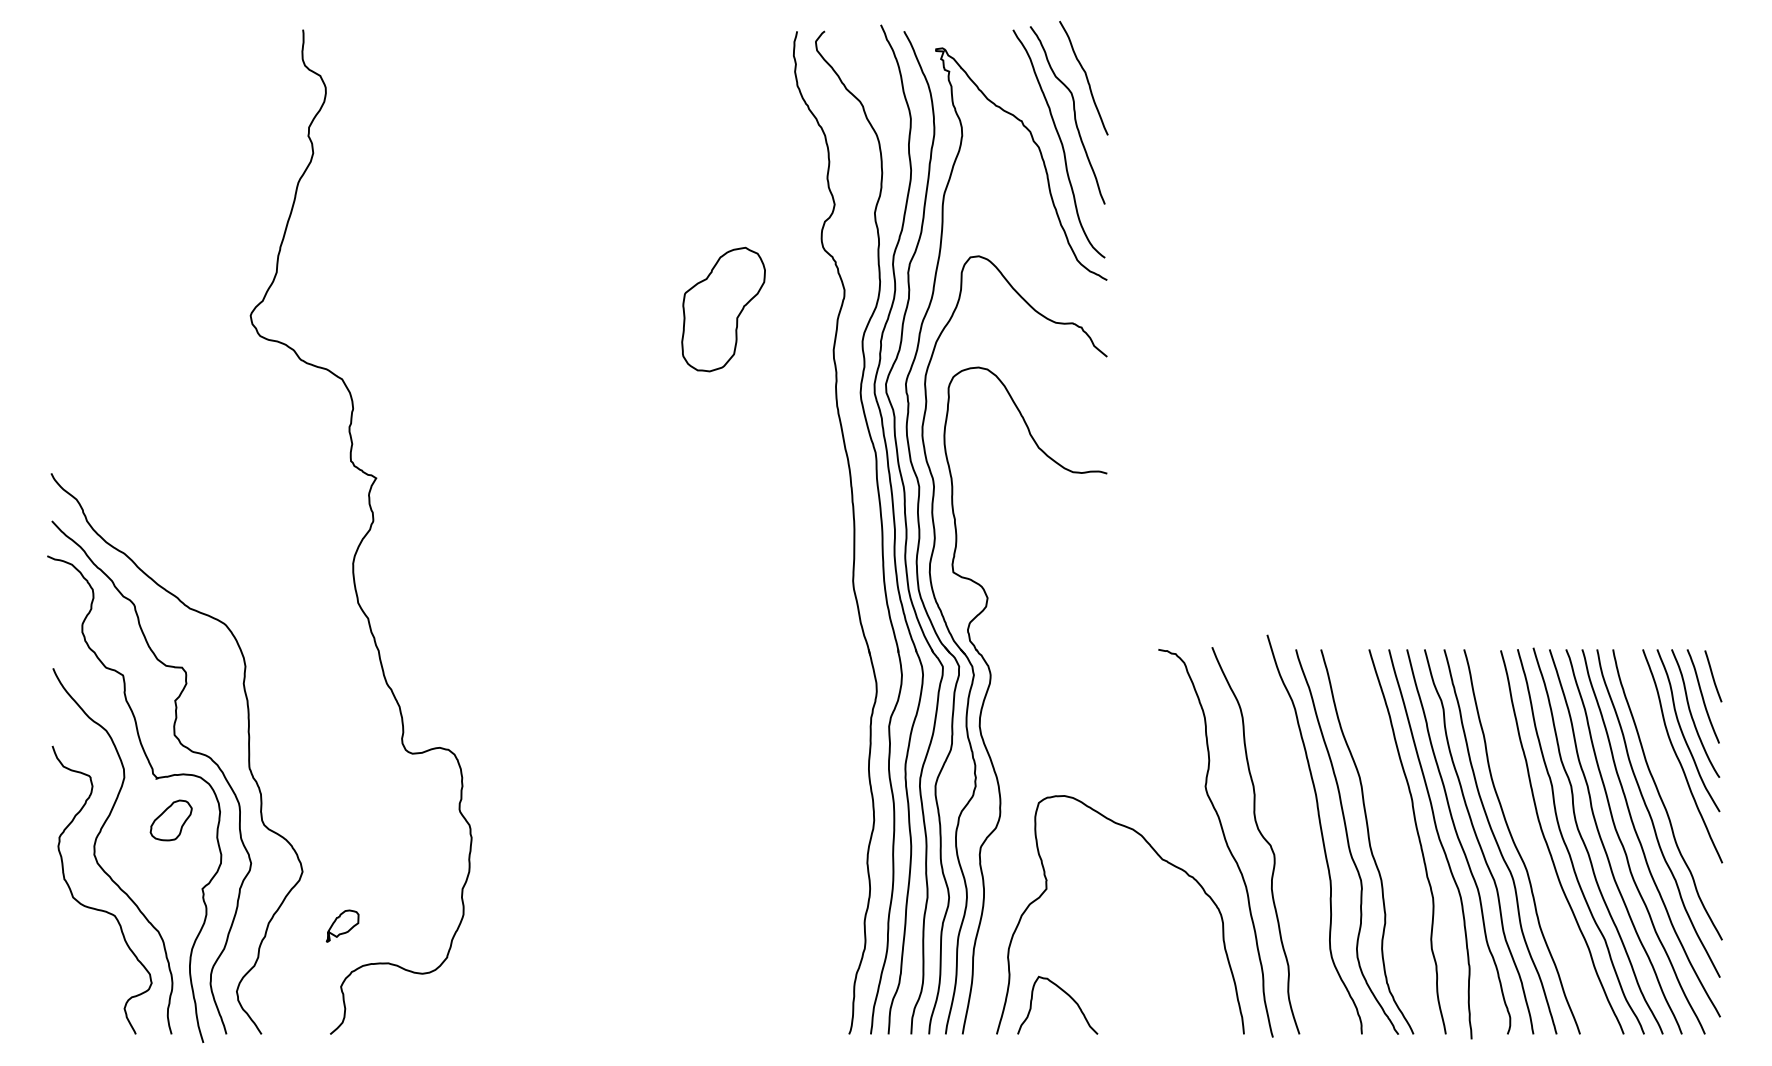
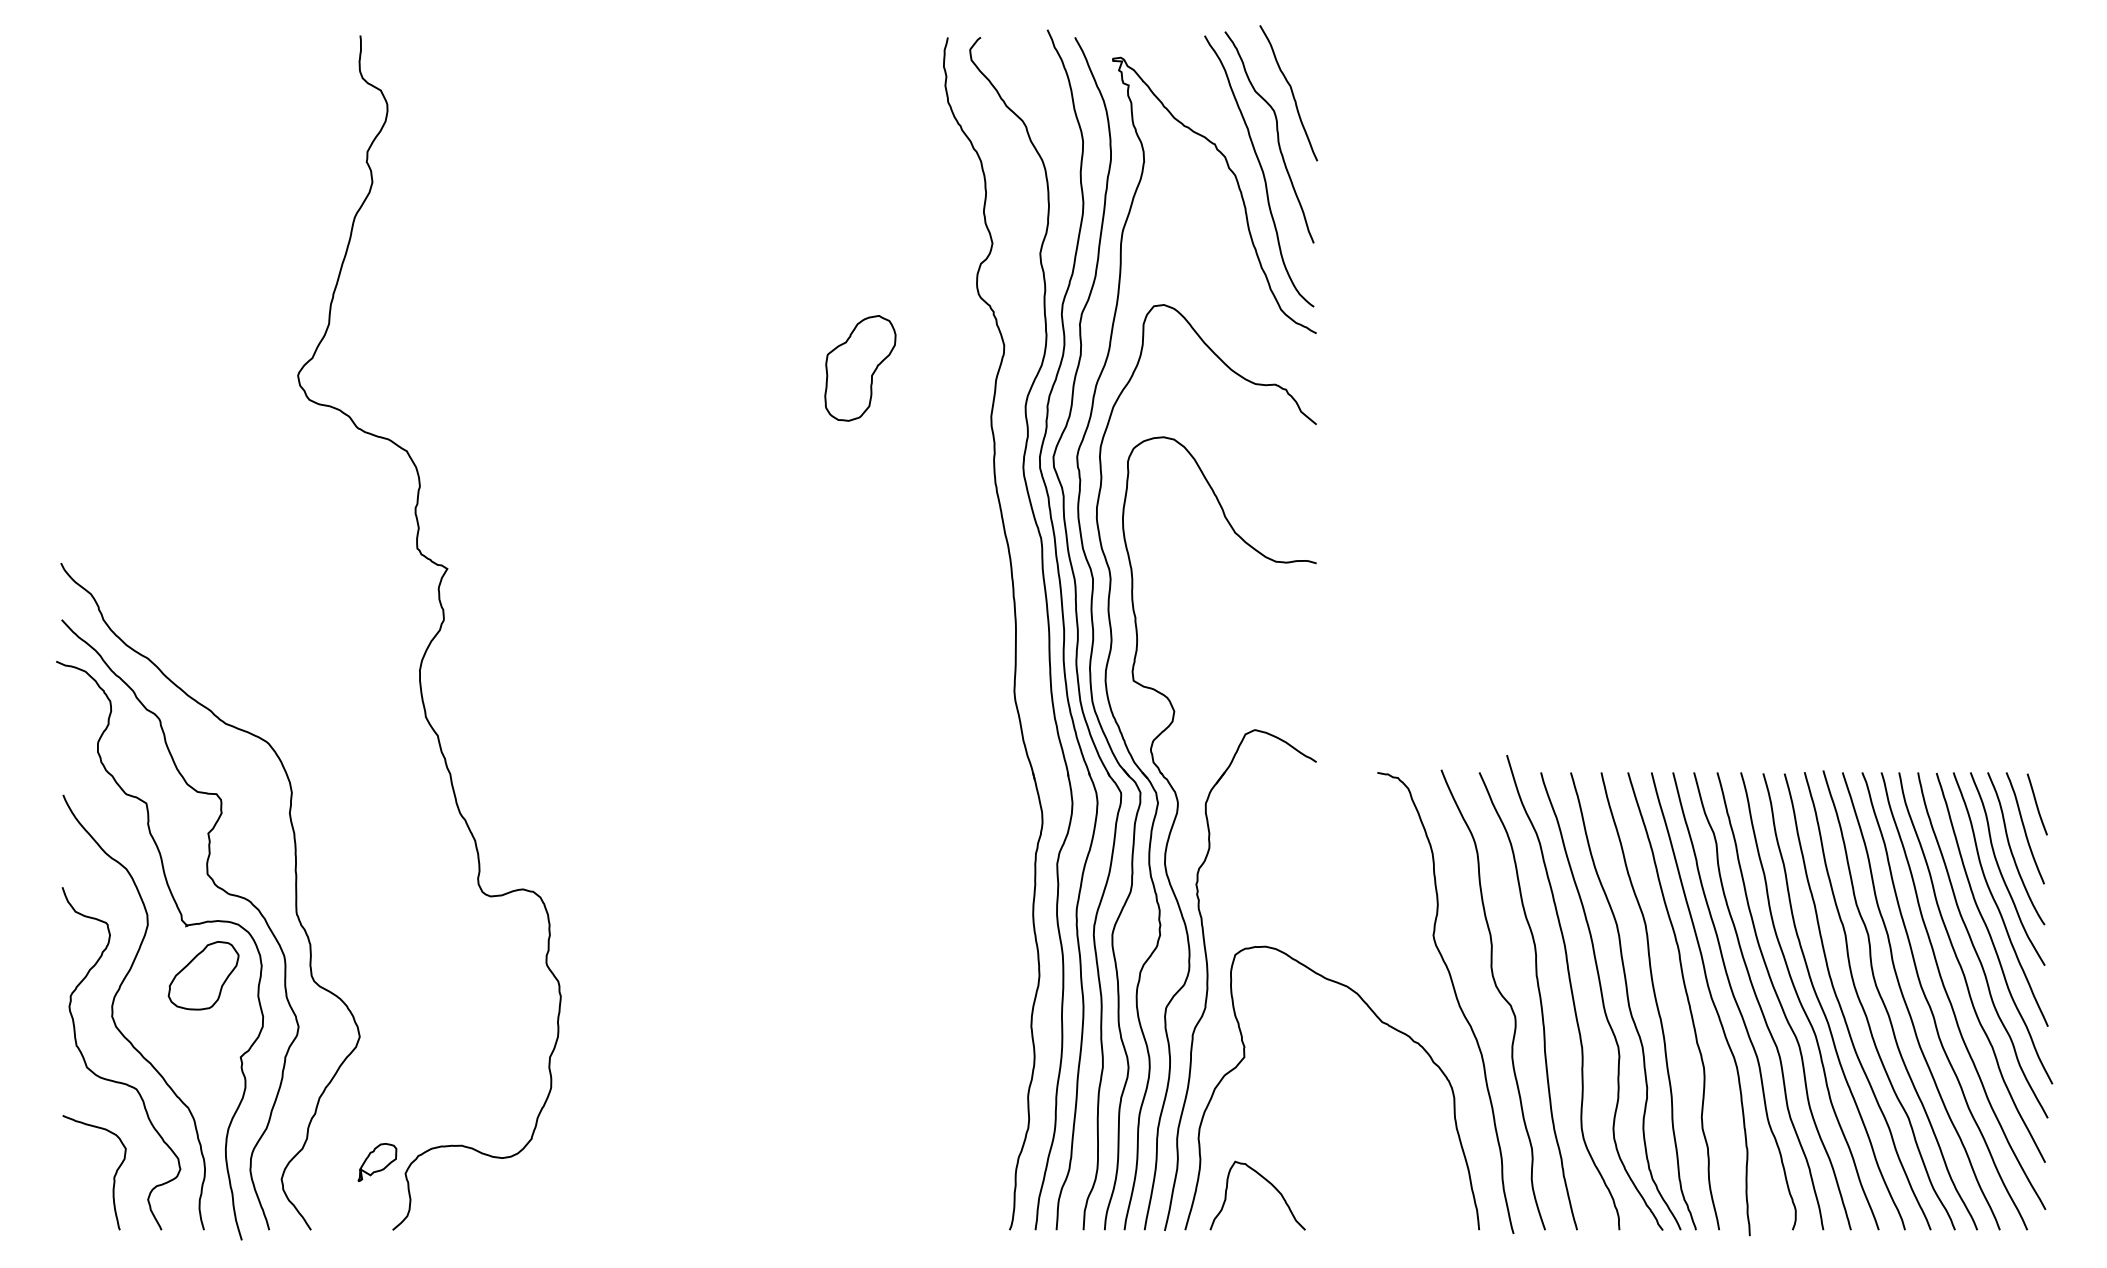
part: (723, 309) -> (860, 368), size x0.71
curve: (1673, 782) -> (1989, 930), added
part: (171, 820) -> (203, 975), size x1.43
part: (1016, 823) -> (1208, 979), added
curve: (1391, 840) -> (1654, 999), added
curve: (1294, 841) -> (1539, 1000), added
curve: (1532, 846) -> (1822, 1006), added
part: (342, 926) -> (377, 1162), moved
curve: (95, 989) -> (113, 1176), added

